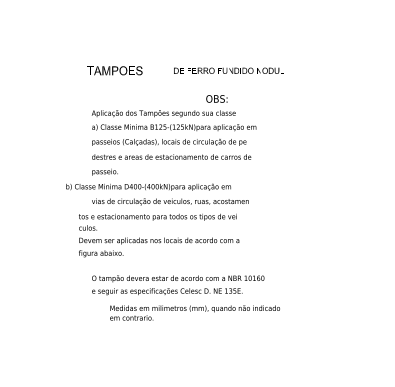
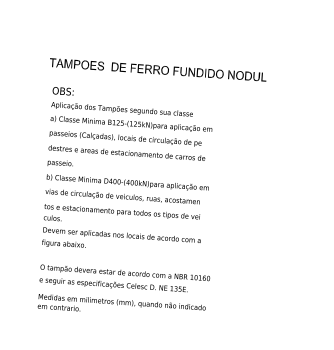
part: (228, 70) -> (188, 71), size x1.43
text: (216, 98) -> (62, 90), moved
text: (148, 186) -> (127, 182), moved
text: (159, 235) -> (122, 230), moved
text: (194, 312) -> (121, 306), moved

